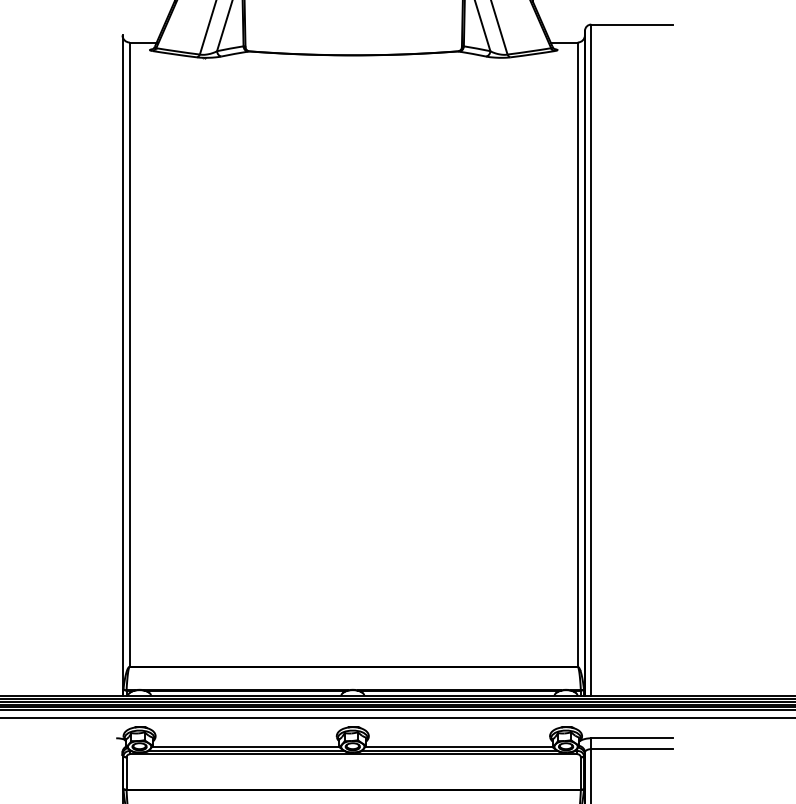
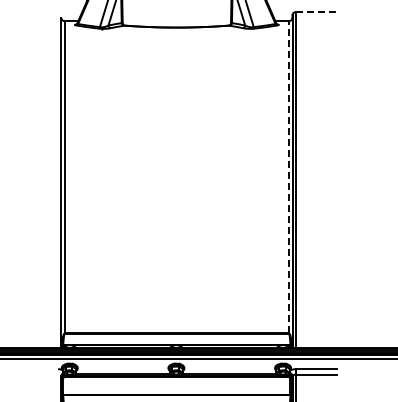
line: (632, 25) -> (316, 12), solid -> dashed
line: (576, 353) -> (288, 176), solid -> dashed

